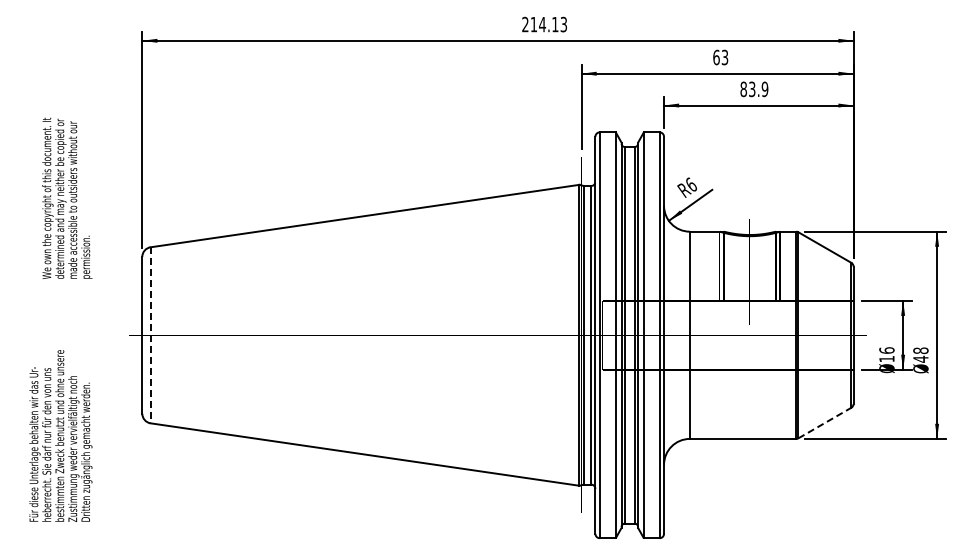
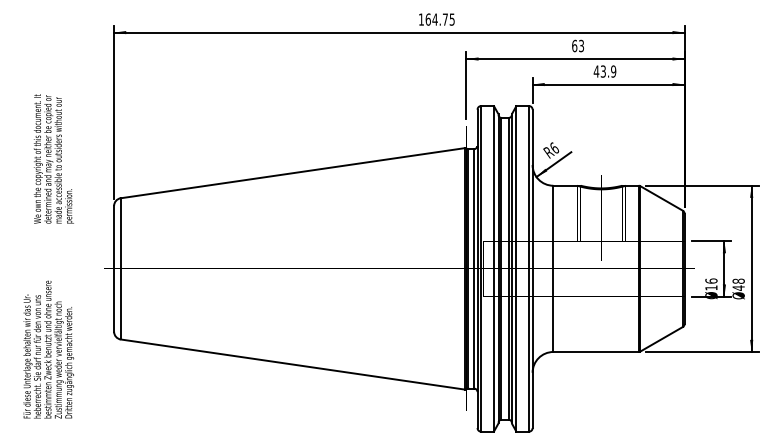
text: (544, 24) -> (436, 19), 214.13 -> 164.75
text: (743, 89) -> (596, 71), 83.9 -> 43.9
line: (150, 335) -> (120, 269), dashed -> solid
line: (824, 423) -> (661, 339), dashed -> solid

